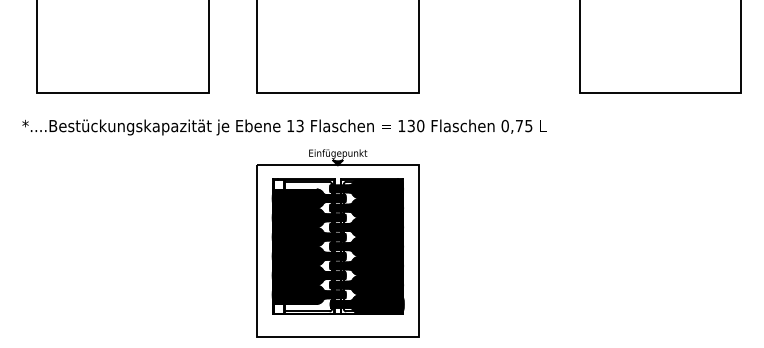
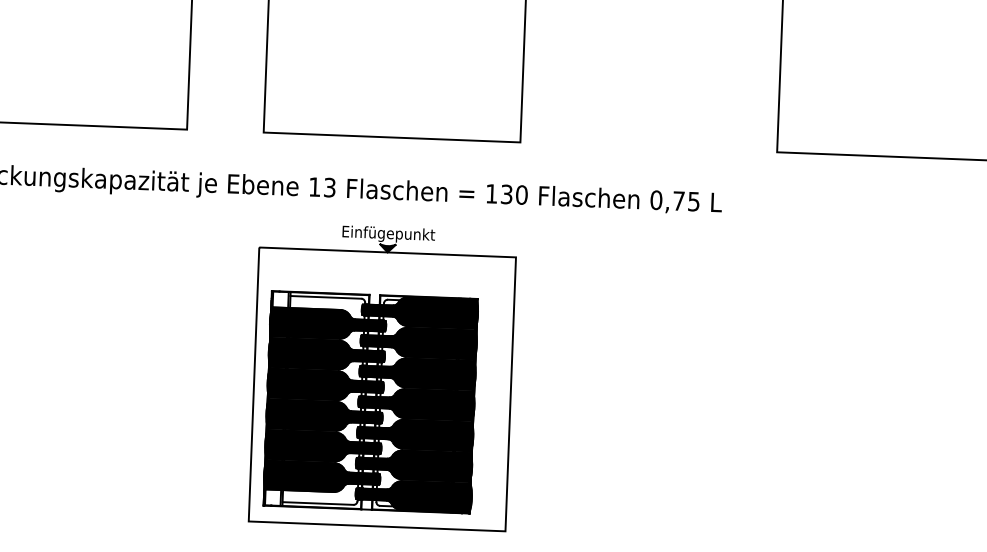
part: (337, 246) -> (370, 401), moved

